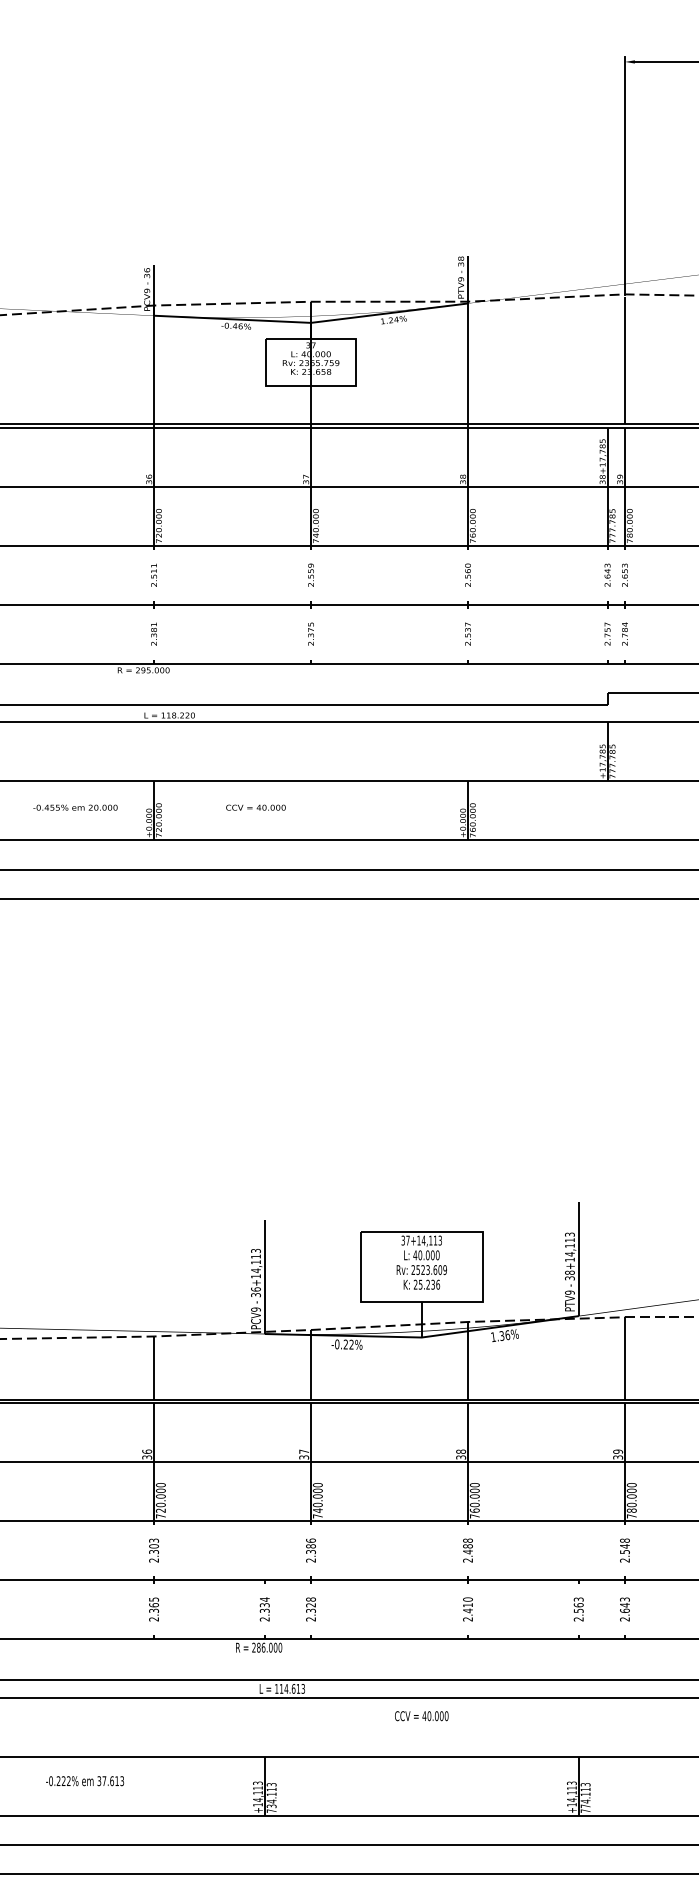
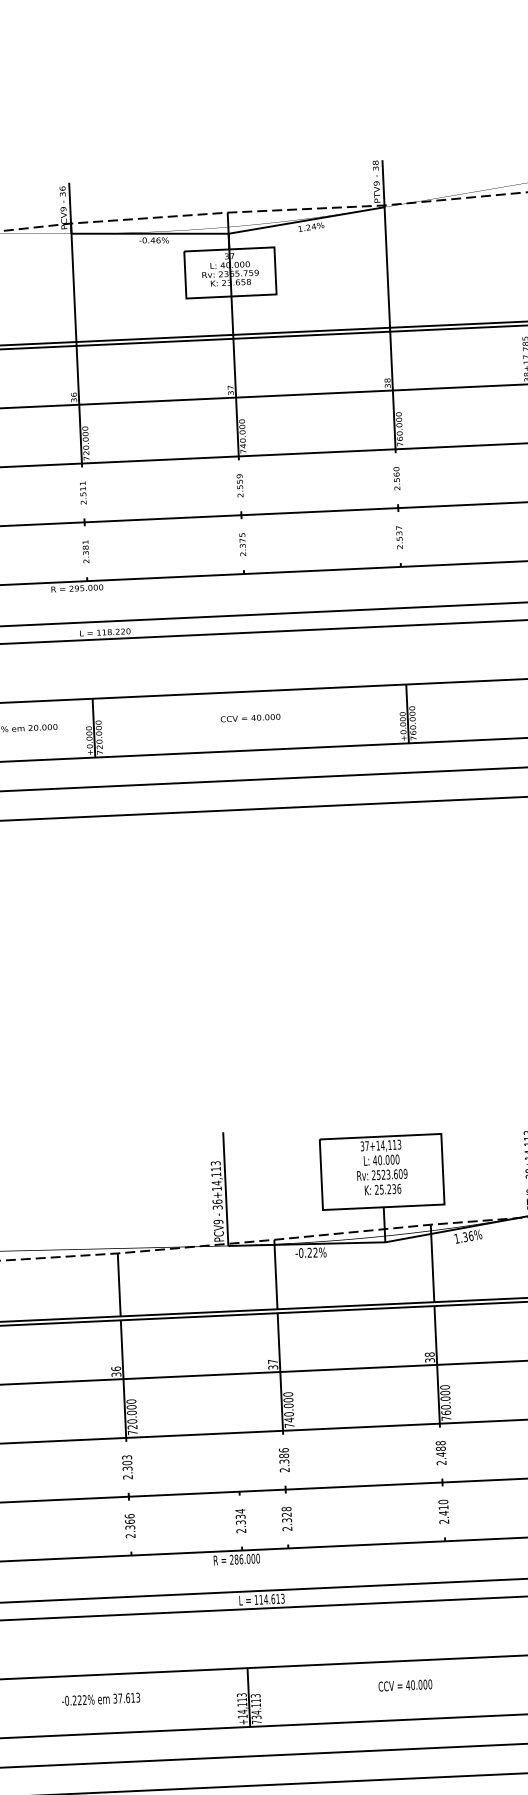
text: (255, 807) -> (250, 717), moved
text: (154, 1599) -> (130, 1516), 2.365 -> 2.366
text: (421, 1716) -> (405, 1685), moved
text: (85, 1781) -> (101, 1699), moved

